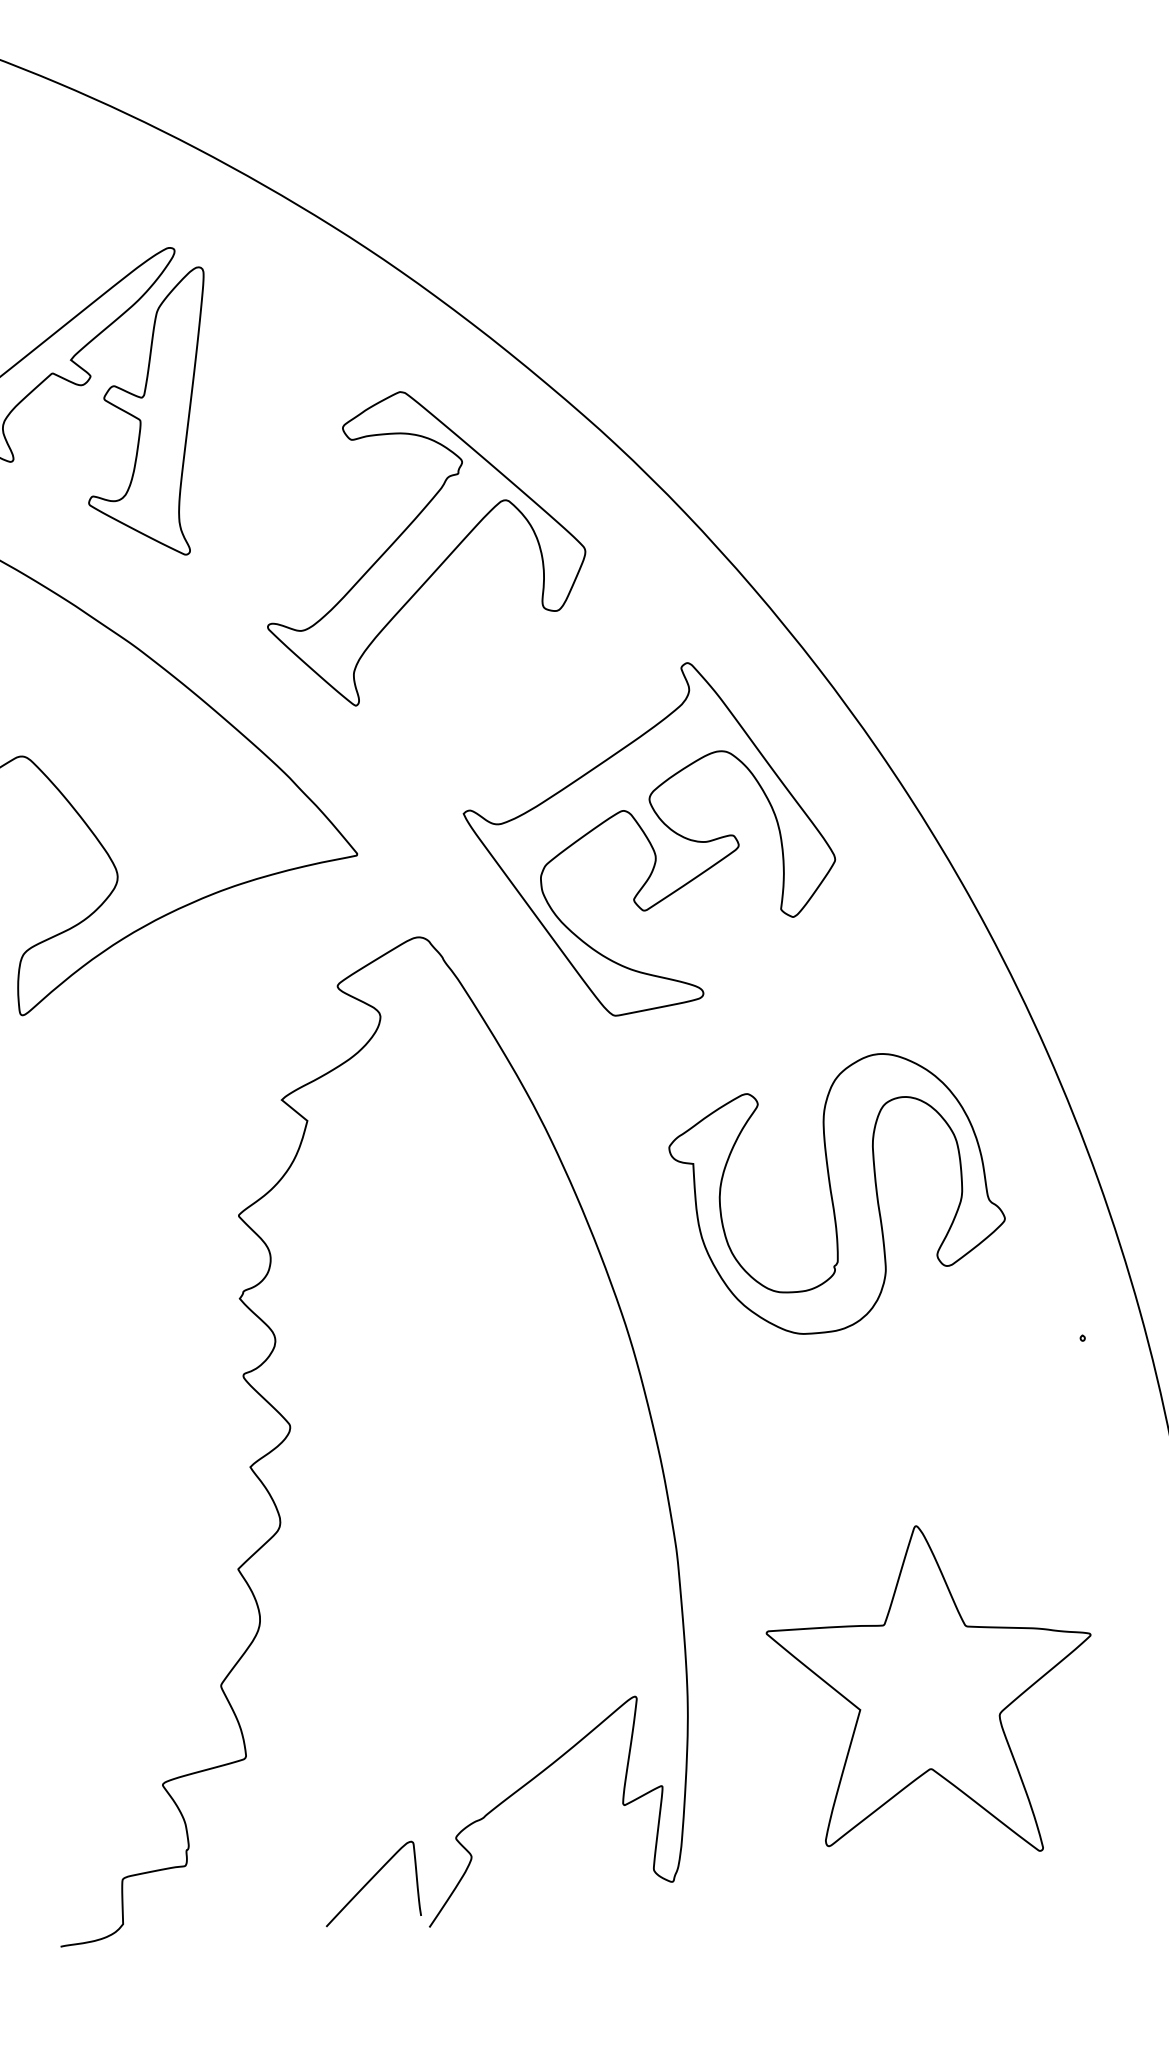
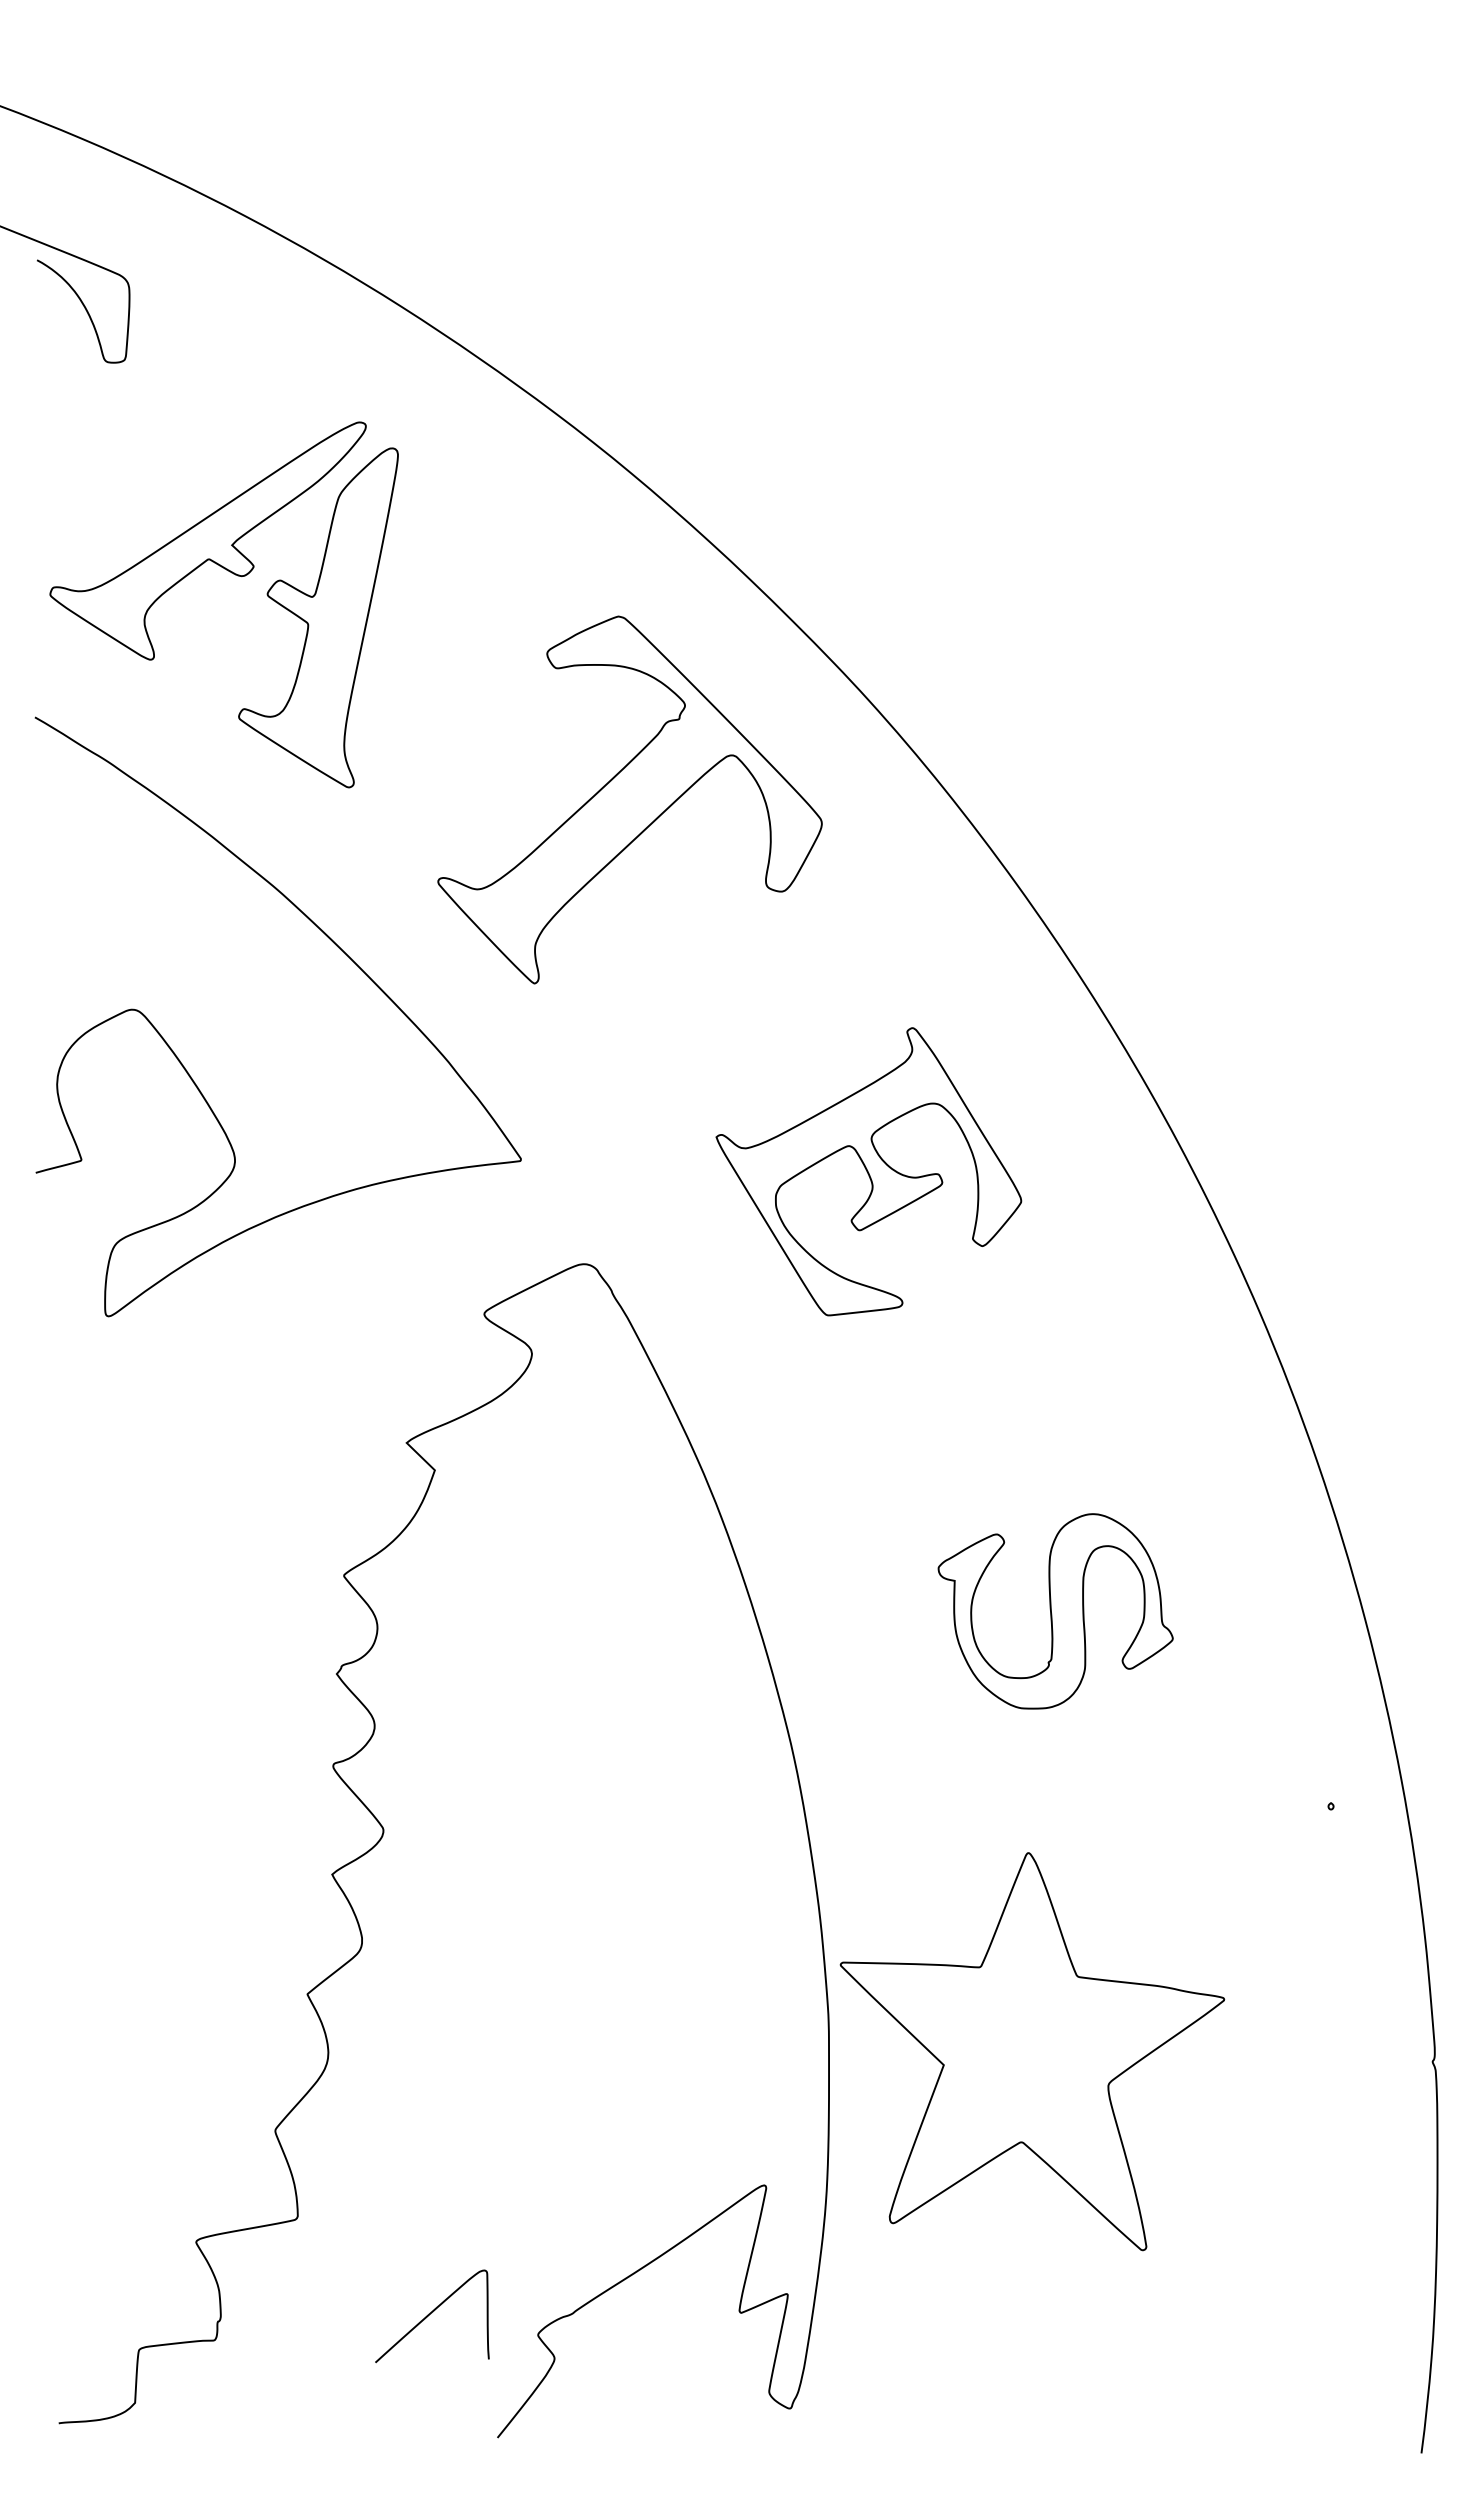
part: (649, 839) -> (868, 1171), size x0.7
part: (837, 1194) -> (1055, 1611), size x0.6
part: (933, 1692) -> (1032, 2051), moved
curve: (368, 1882) -> (430, 2314), moved

